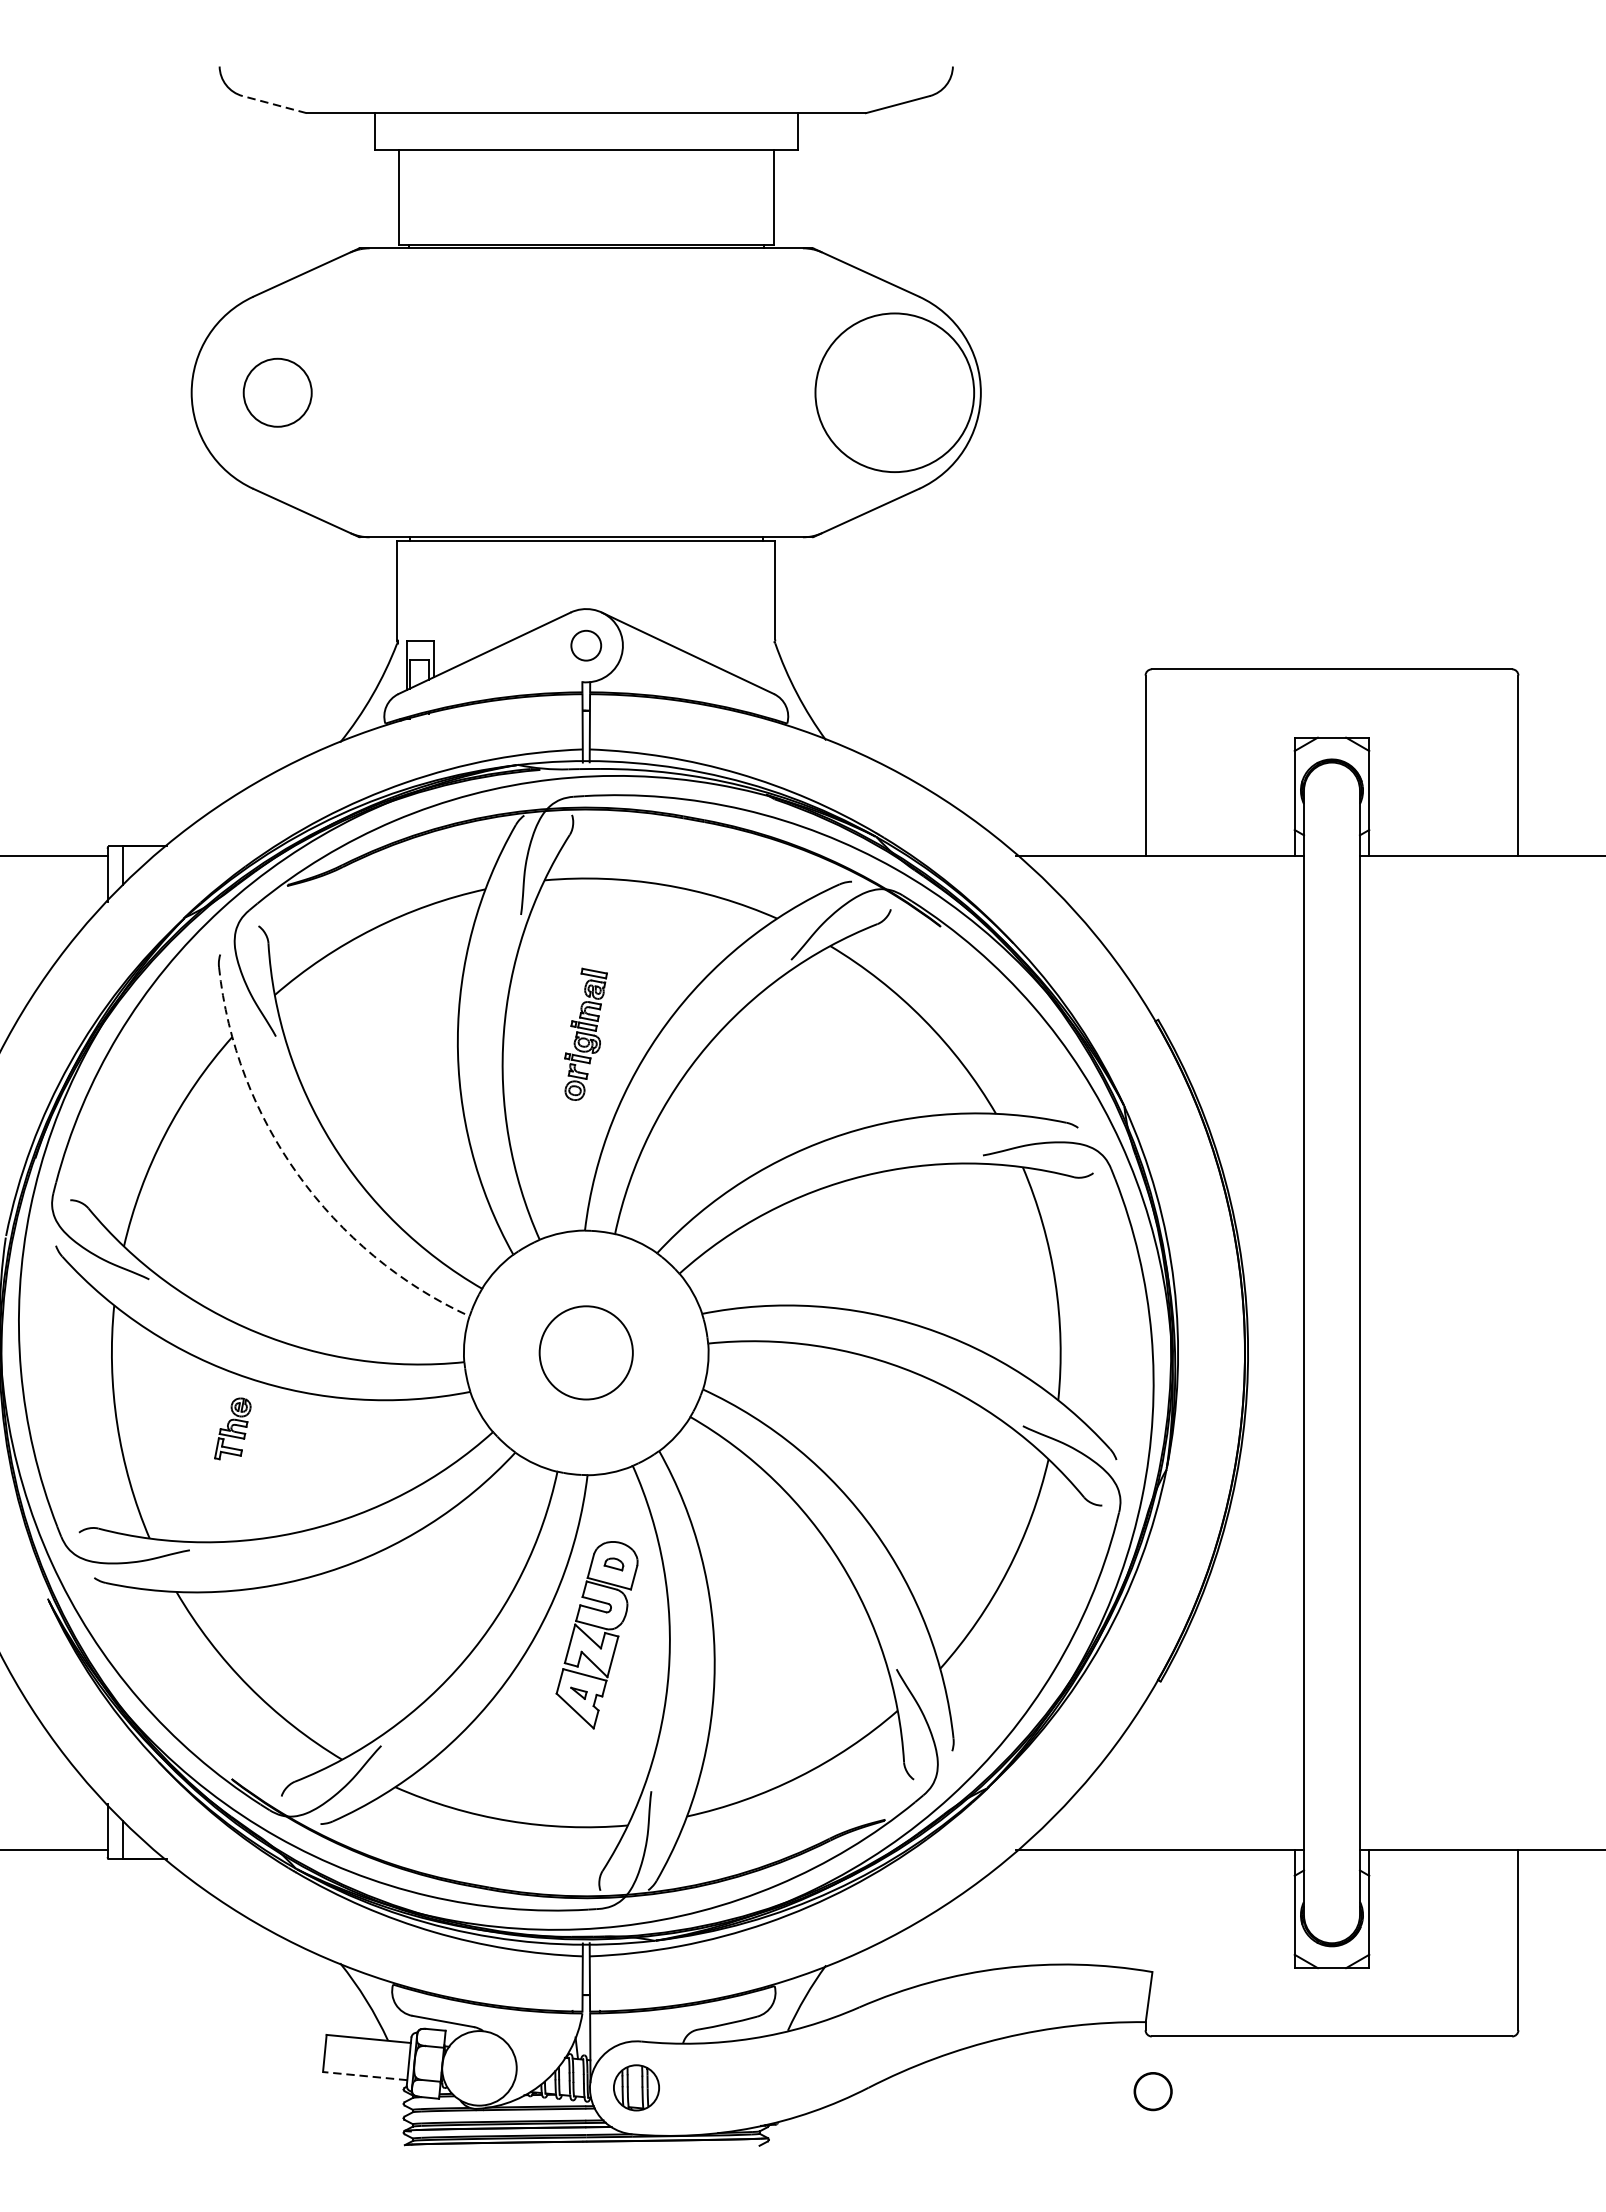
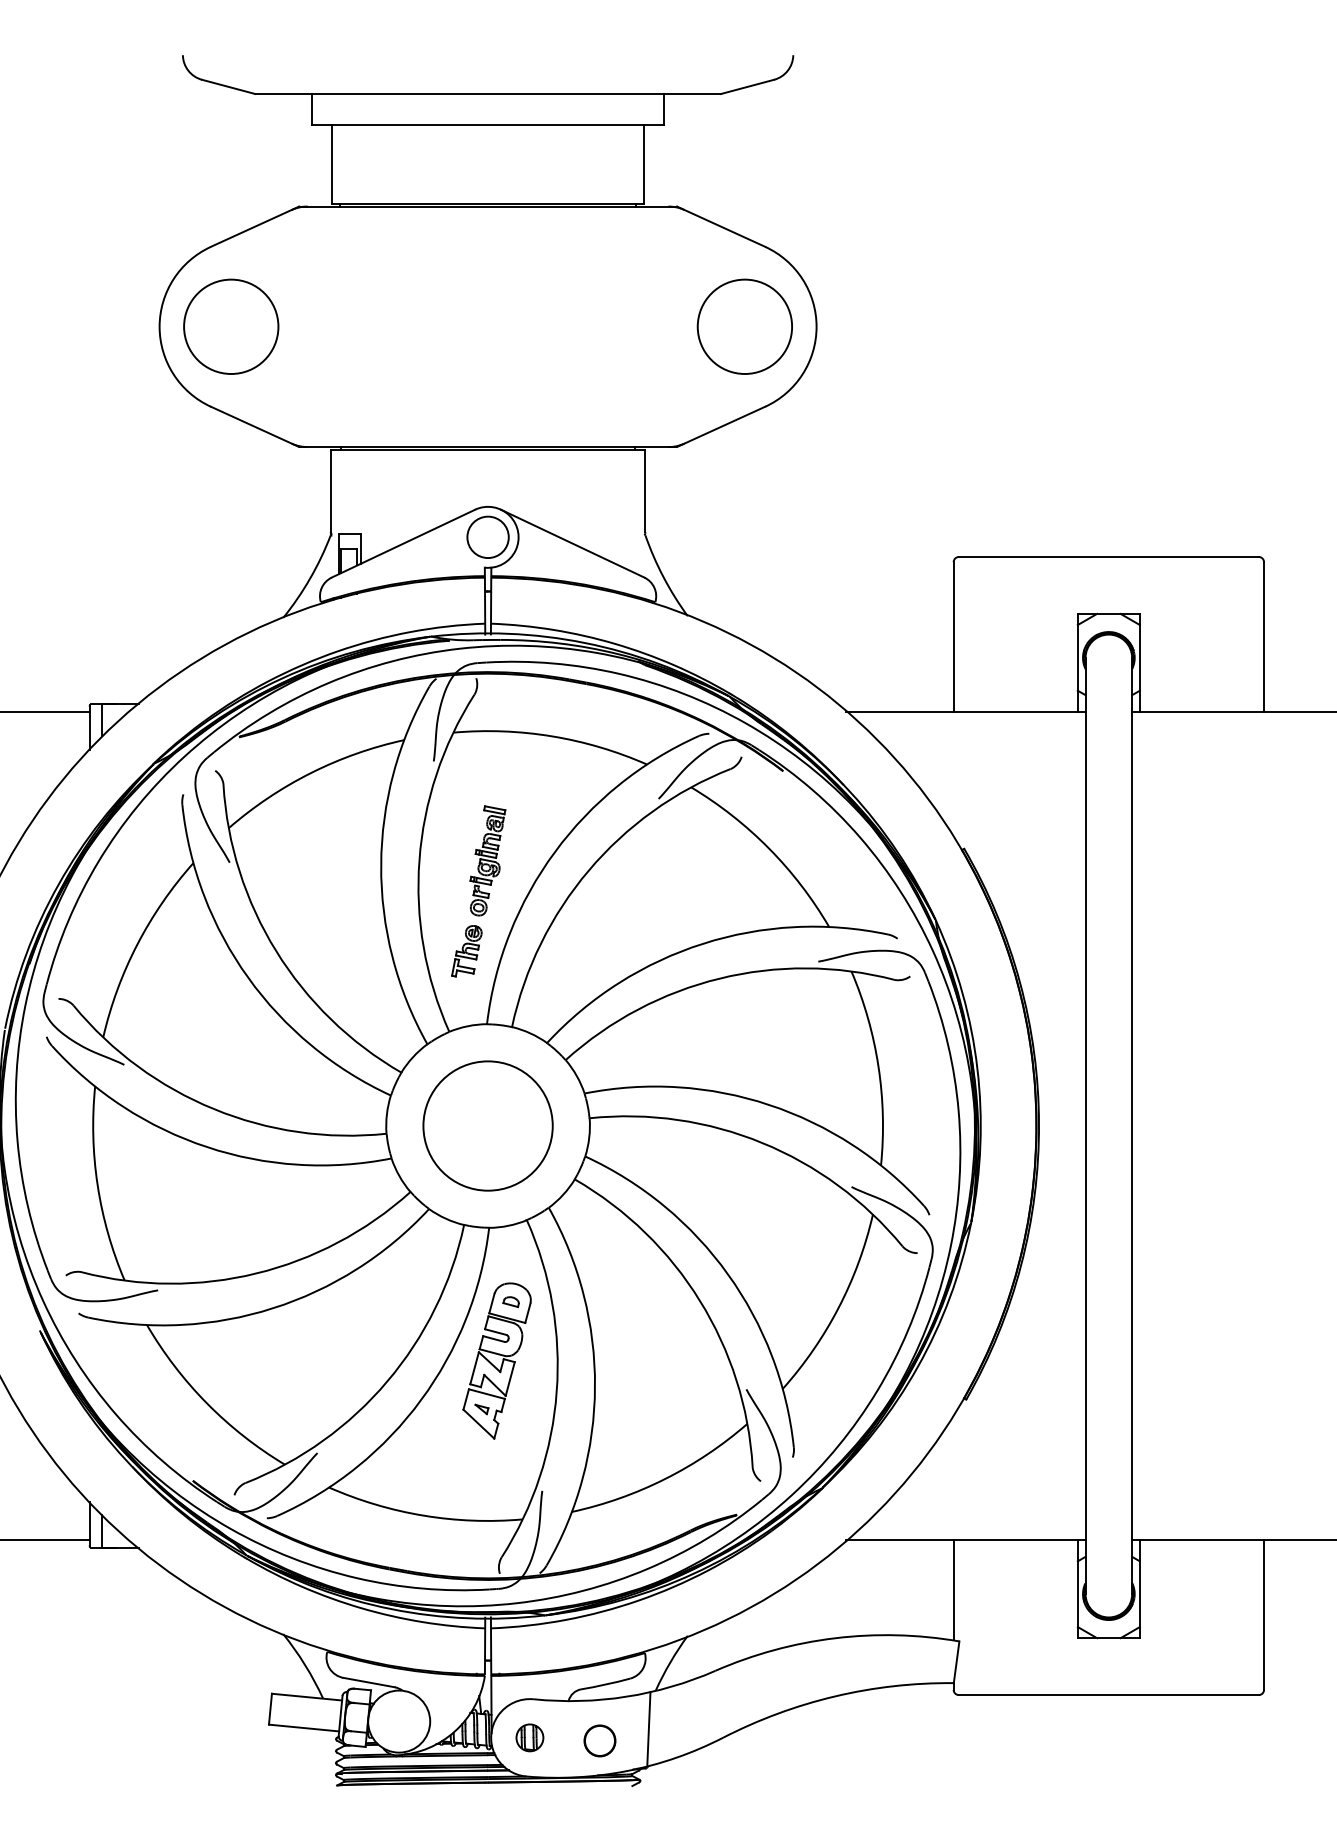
line: (274, 104) -> (228, 86), dashed -> solid
circle: (278, 392) -> (231, 326), size x1.67
circle: (894, 392) -> (744, 326), size x0.71
circle: (585, 645) -> (487, 537), size x1.67
arc: (298, 1174) -> (248, 977), dashed -> solid
circle: (585, 1352) -> (487, 1125), size x1.67
part: (232, 1429) -> (466, 951), moved
line: (1145, 1909) -> (953, 1589), added
line: (364, 2075) -> (303, 1727), dashed -> solid
line: (778, 2077) -> (648, 1729), added
part: (636, 2087) -> (529, 1737), size x0.71
circle: (1152, 2091) -> (599, 1740), moved

